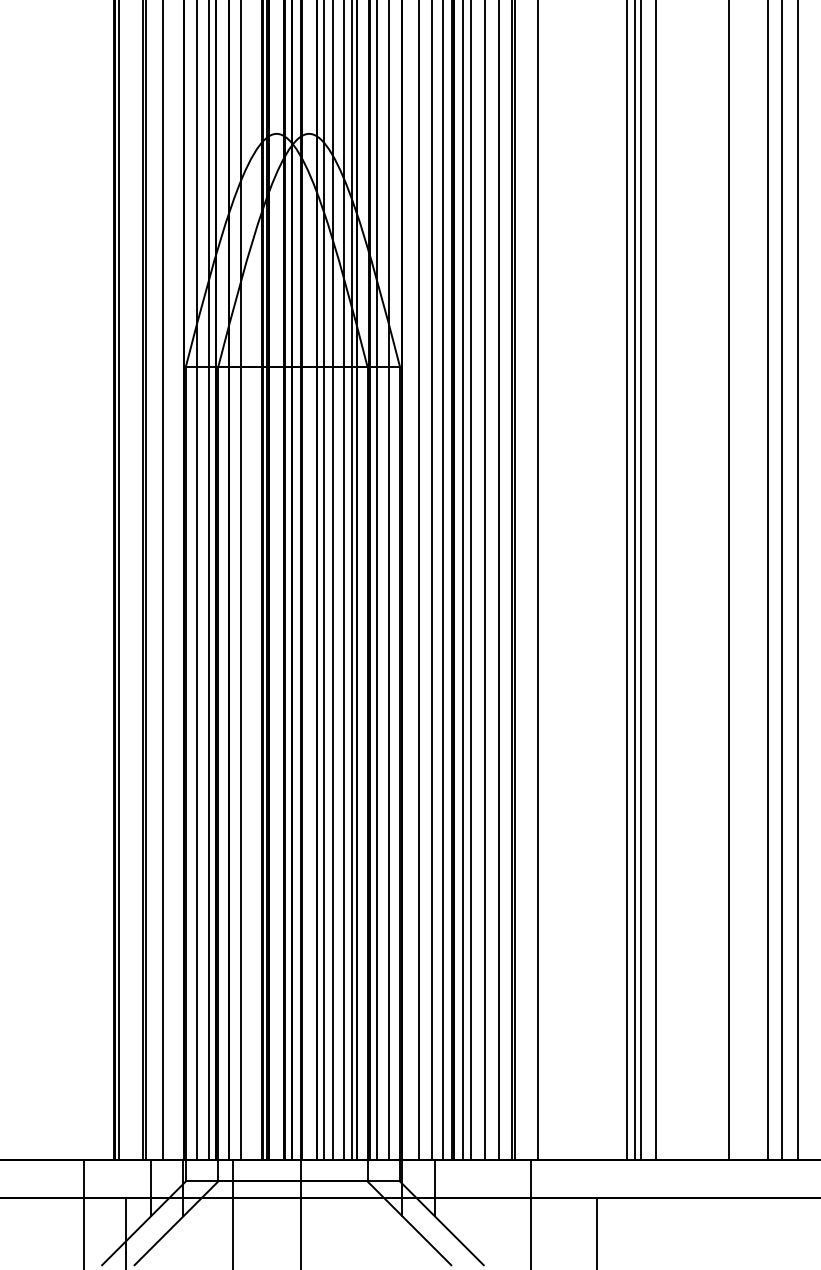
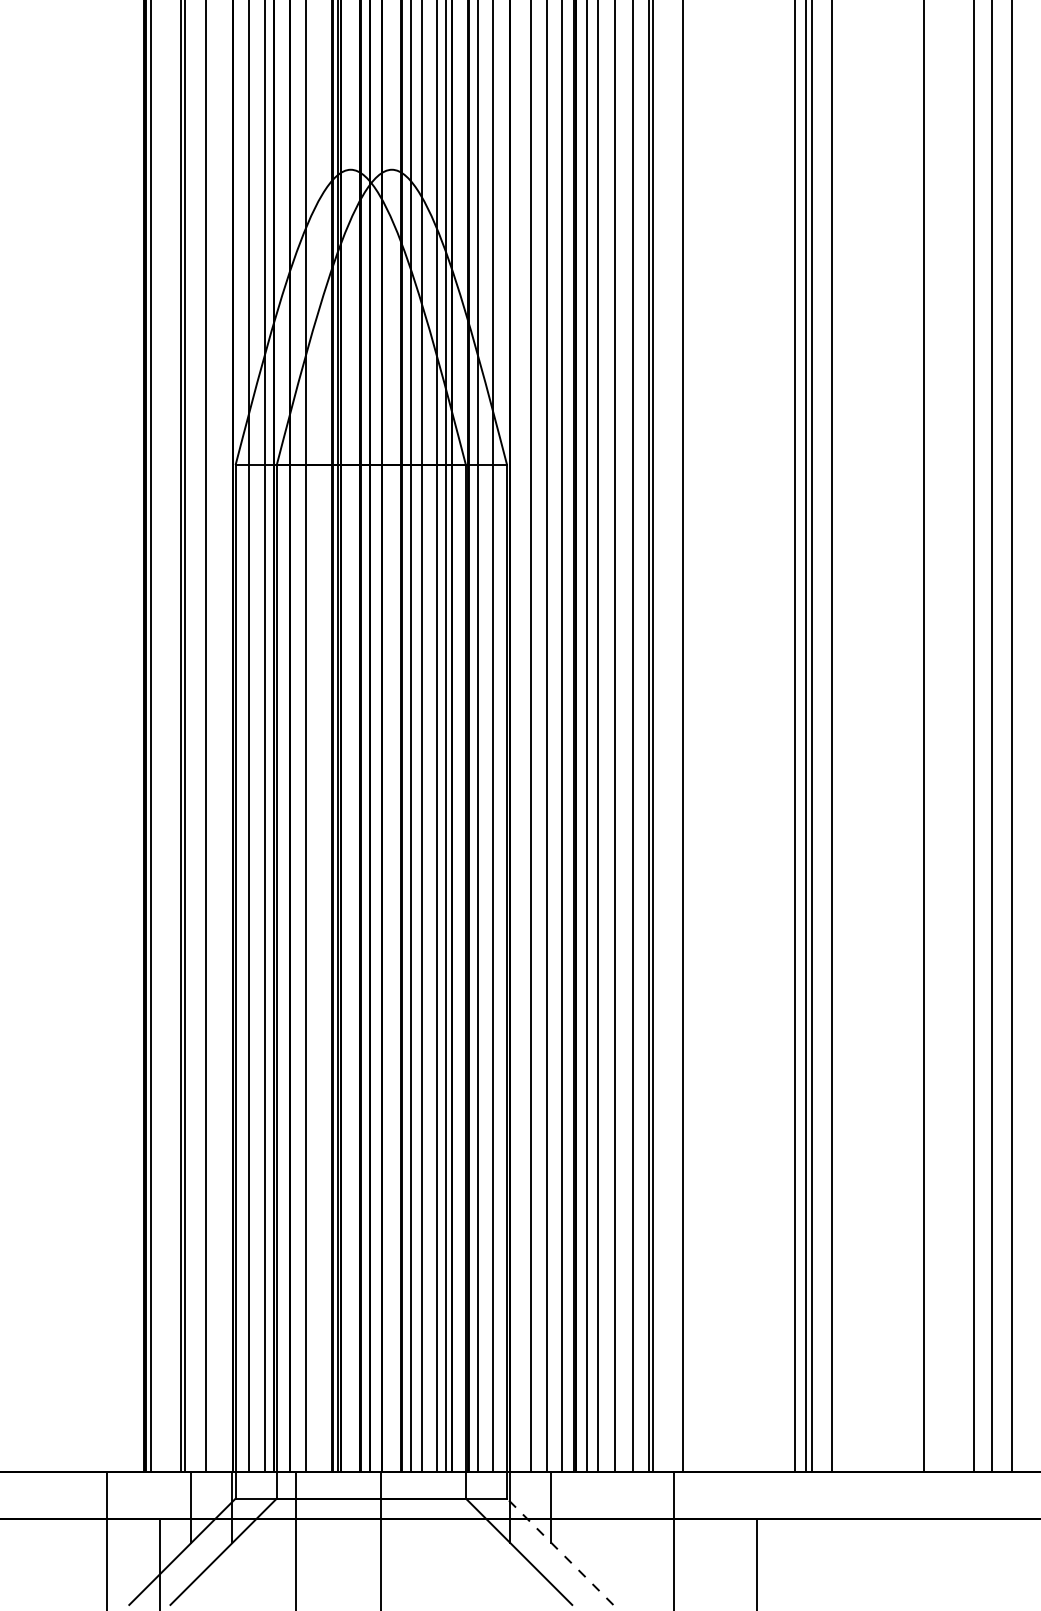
line: (441, 1223) -> (559, 1551), solid -> dashed

